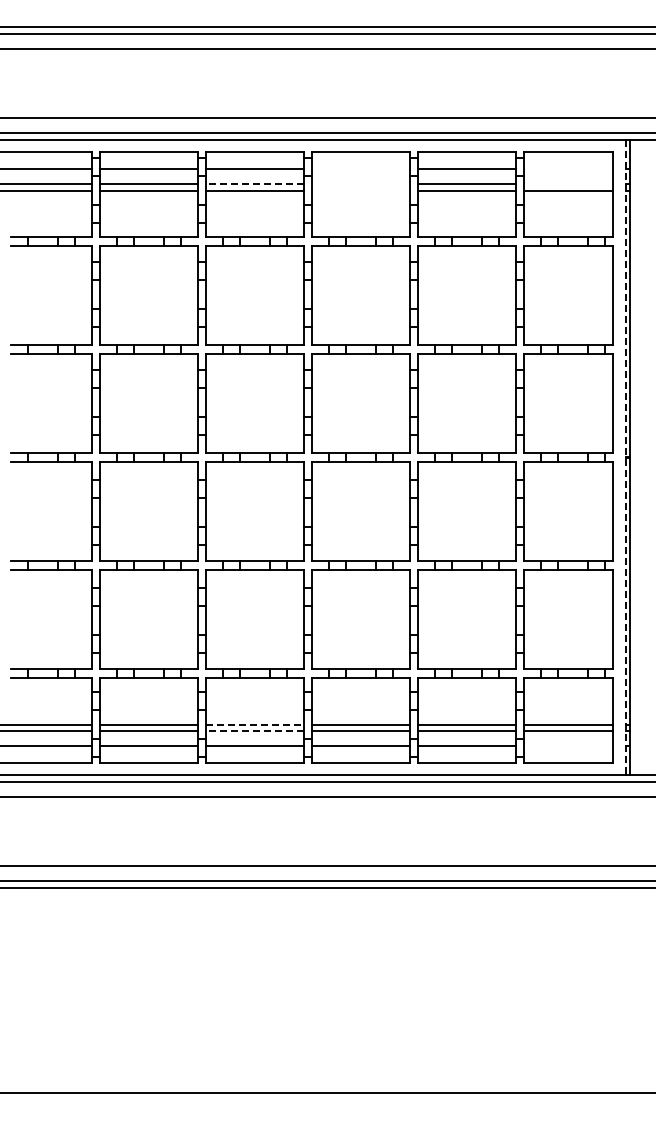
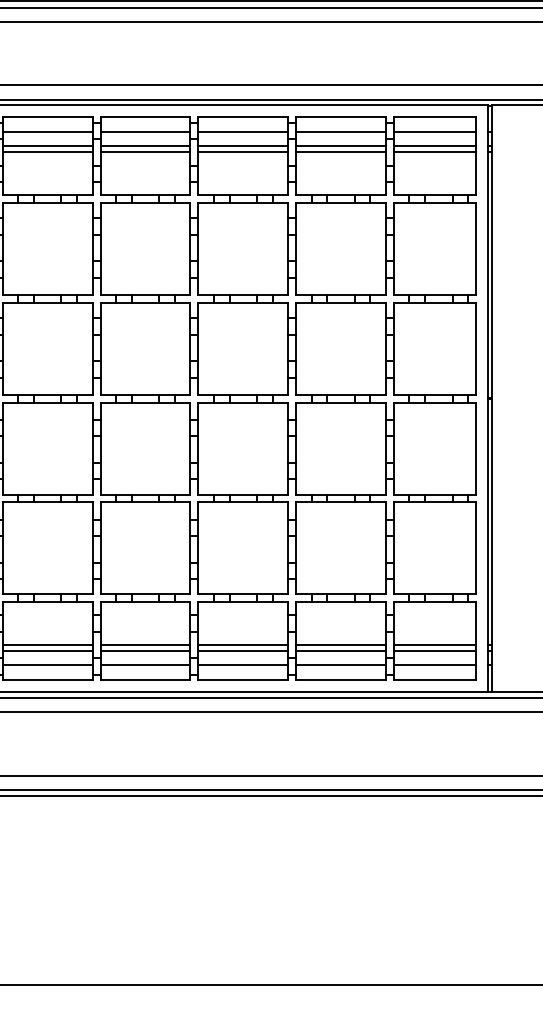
line: (360, 168) -> (242, 131), added
line: (567, 168) -> (433, 131), added
line: (254, 184) -> (145, 146), dashed -> solid
line: (360, 184) -> (242, 146), added
line: (567, 184) -> (433, 146), added
line: (360, 190) -> (242, 152), added
line: (625, 457) -> (487, 398), dashed -> solid
line: (254, 724) -> (145, 645), dashed -> solid
line: (254, 730) -> (145, 650), dashed -> solid
line: (567, 746) -> (433, 665), added

